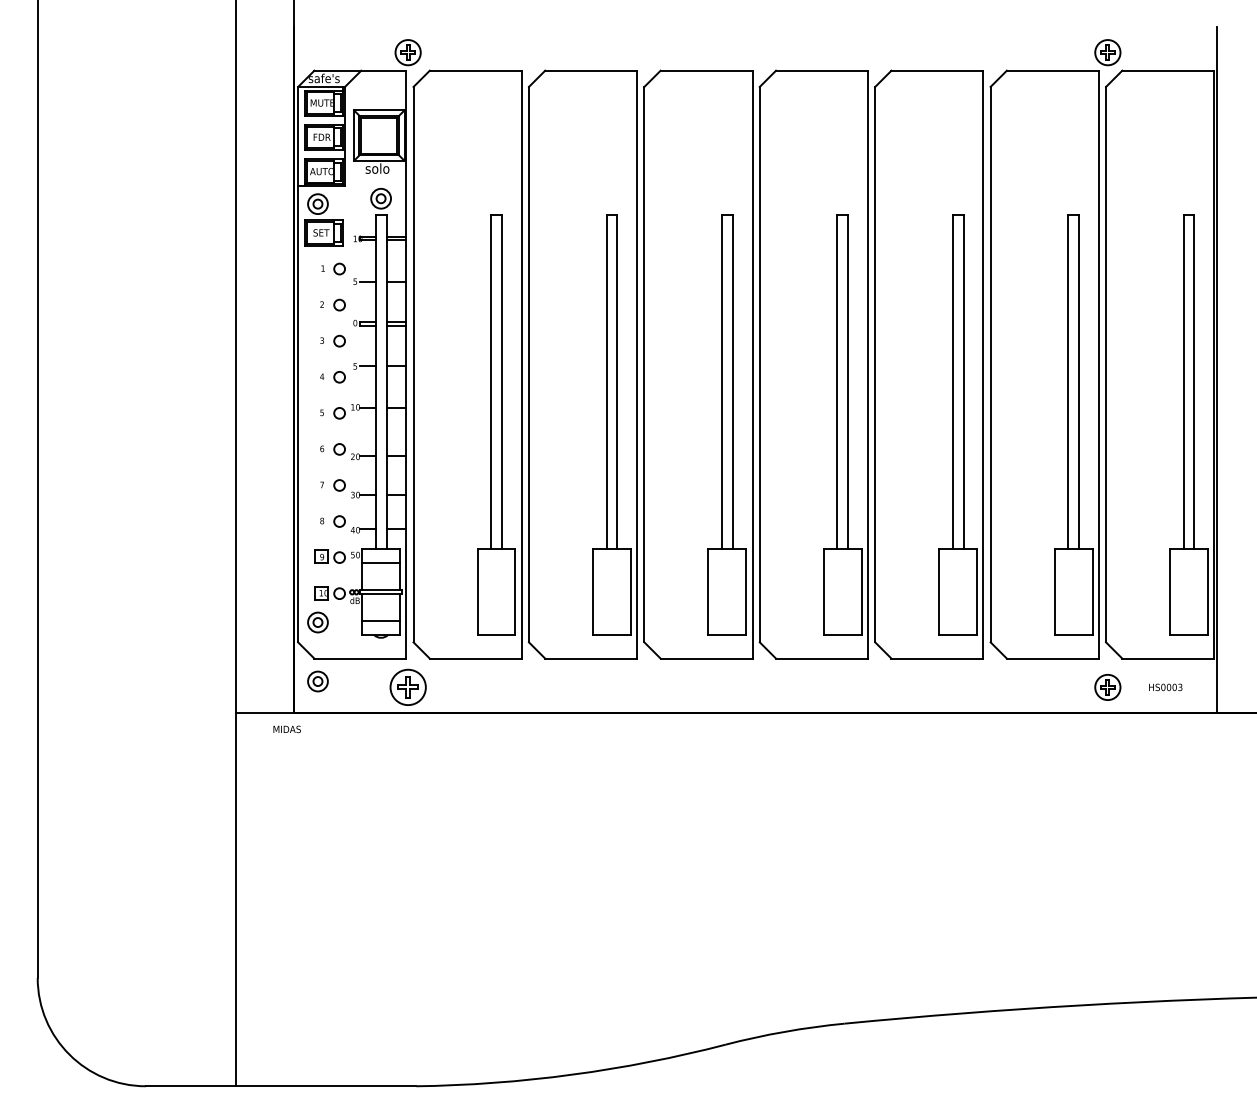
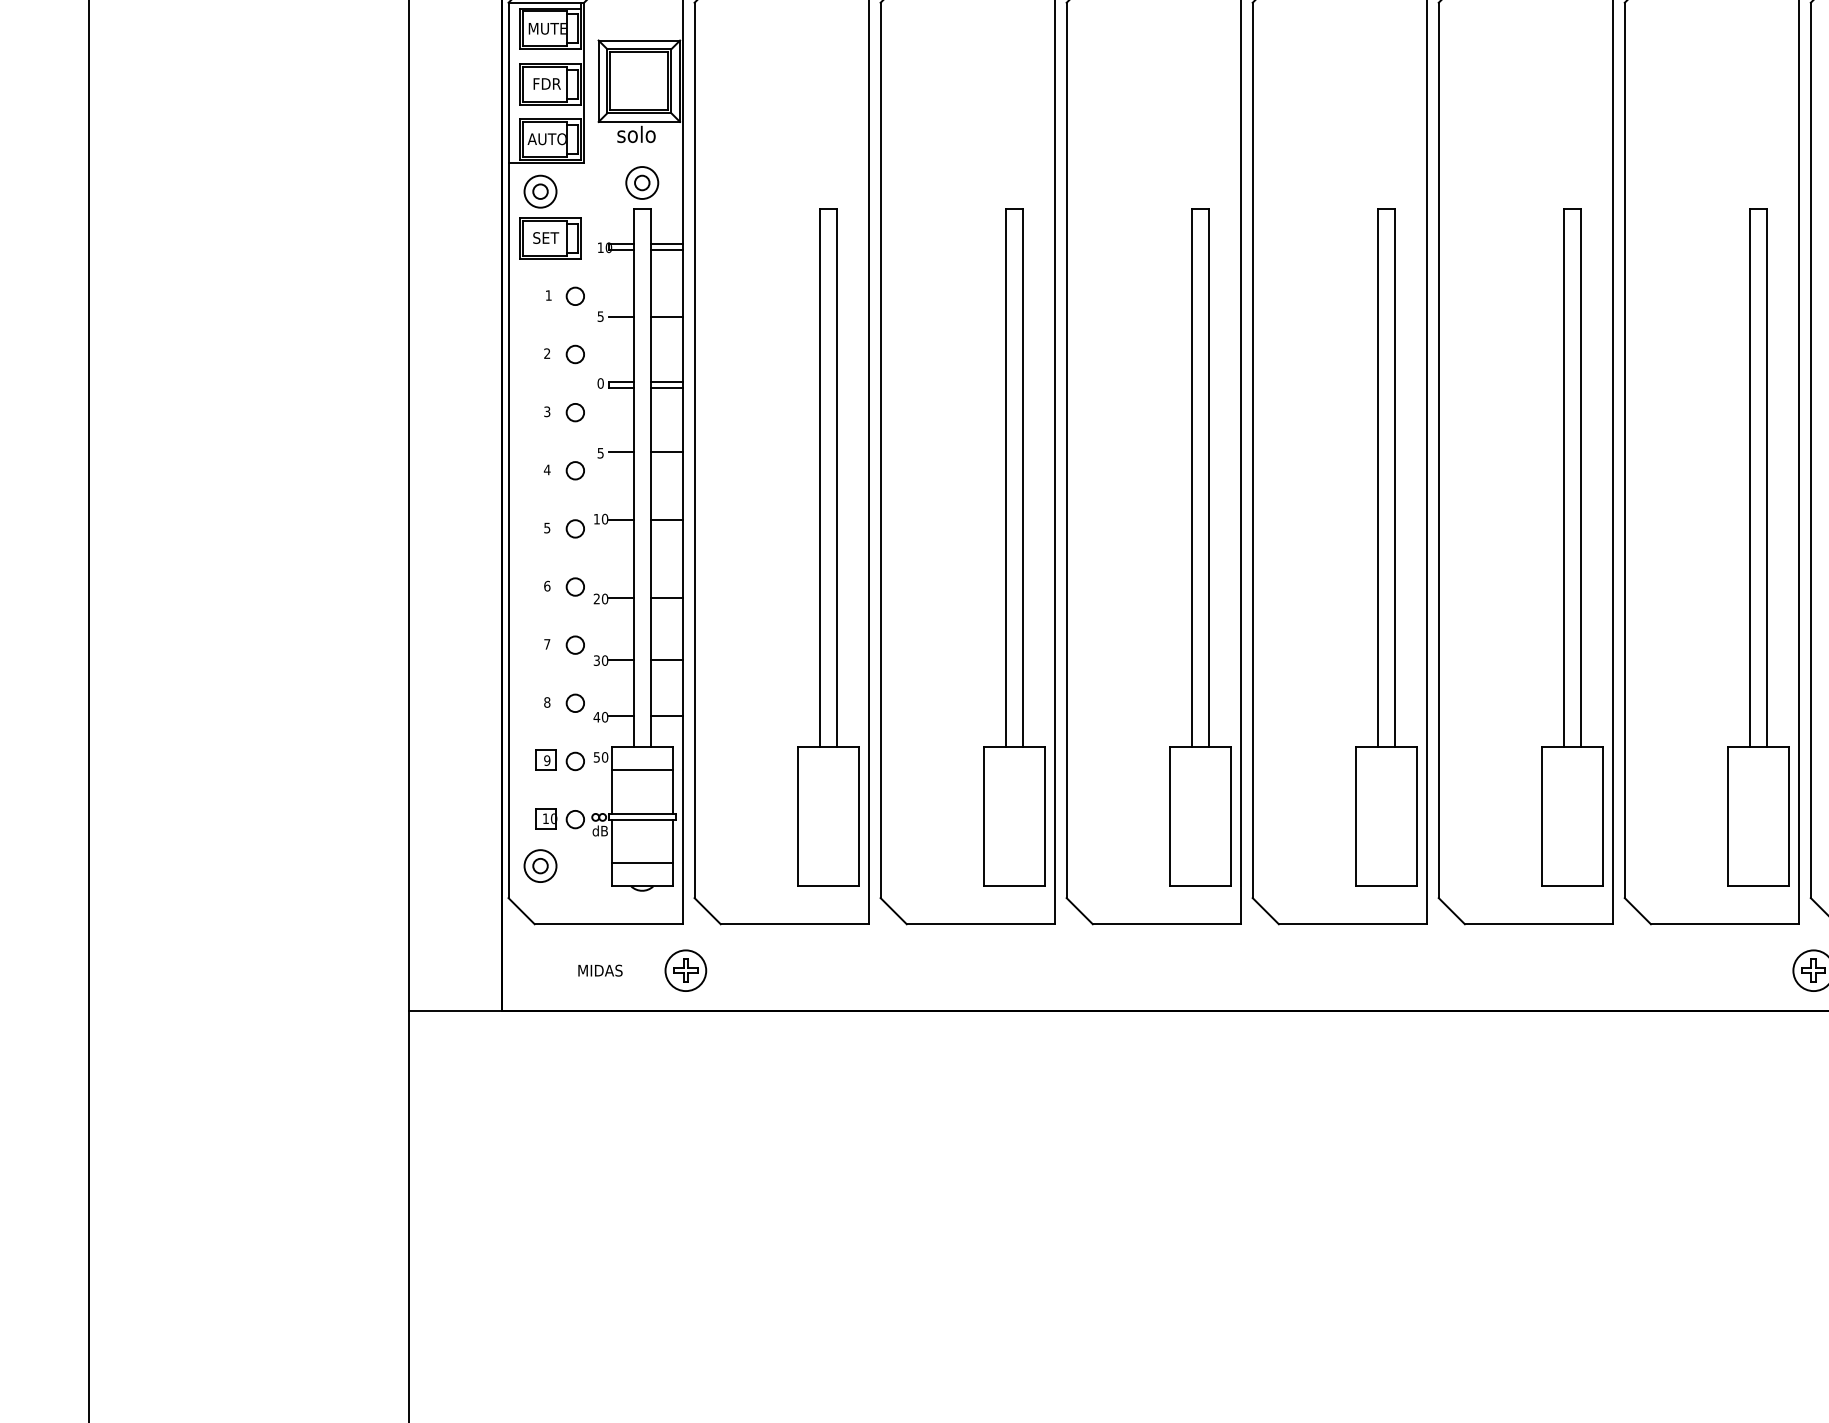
part: (317, 681) -> (539, 961), removed
part: (407, 687) -> (684, 970), size x0.71
text: (286, 729) -> (599, 970), moved

